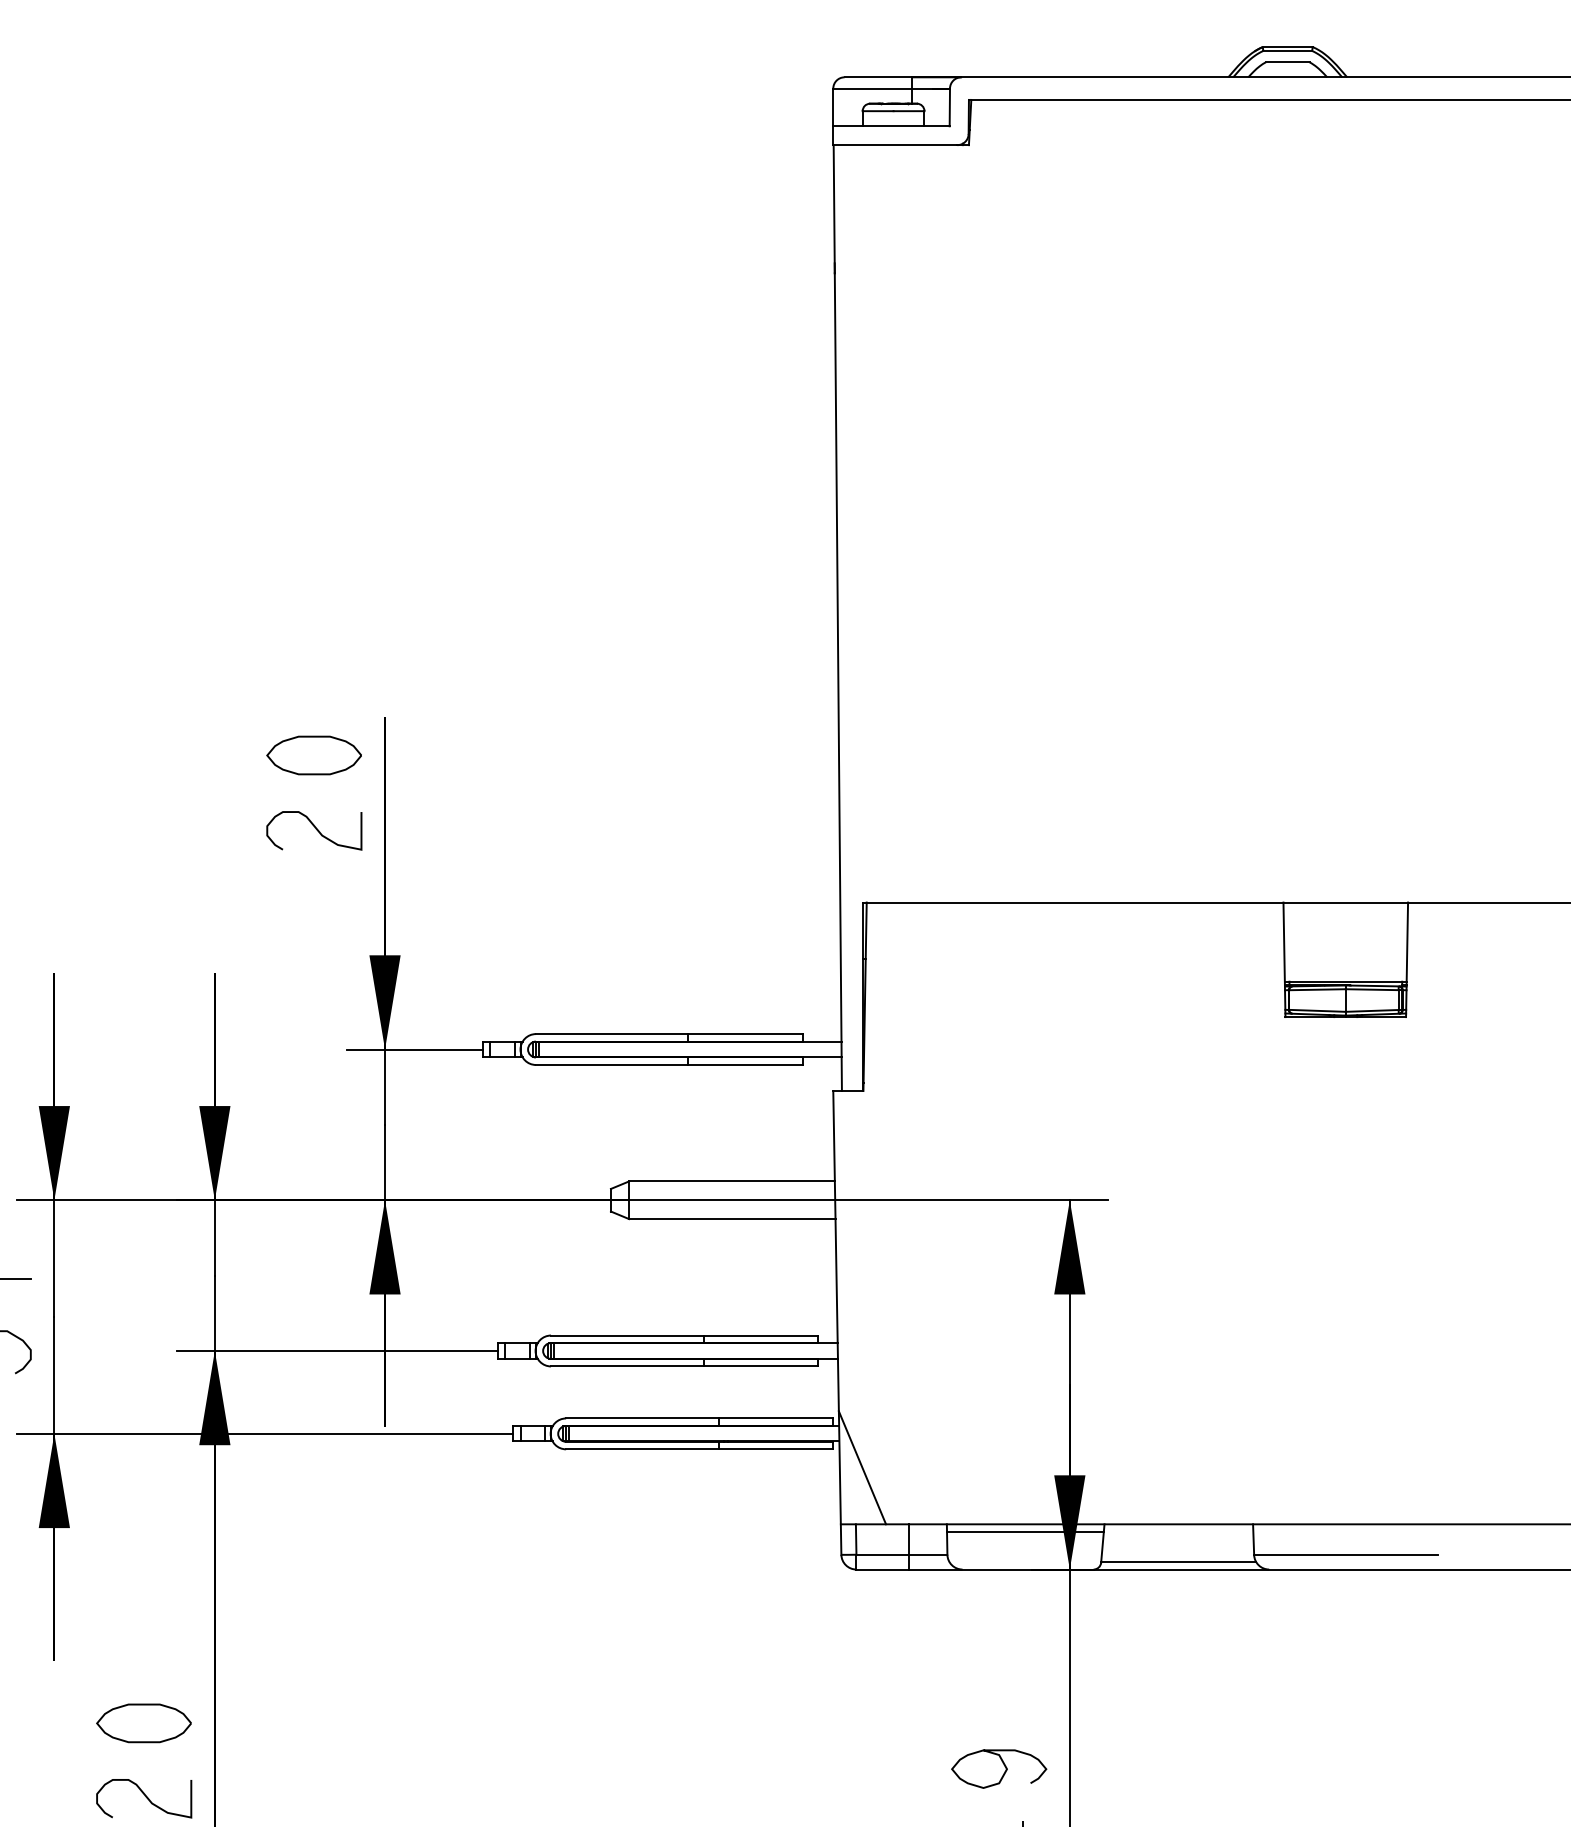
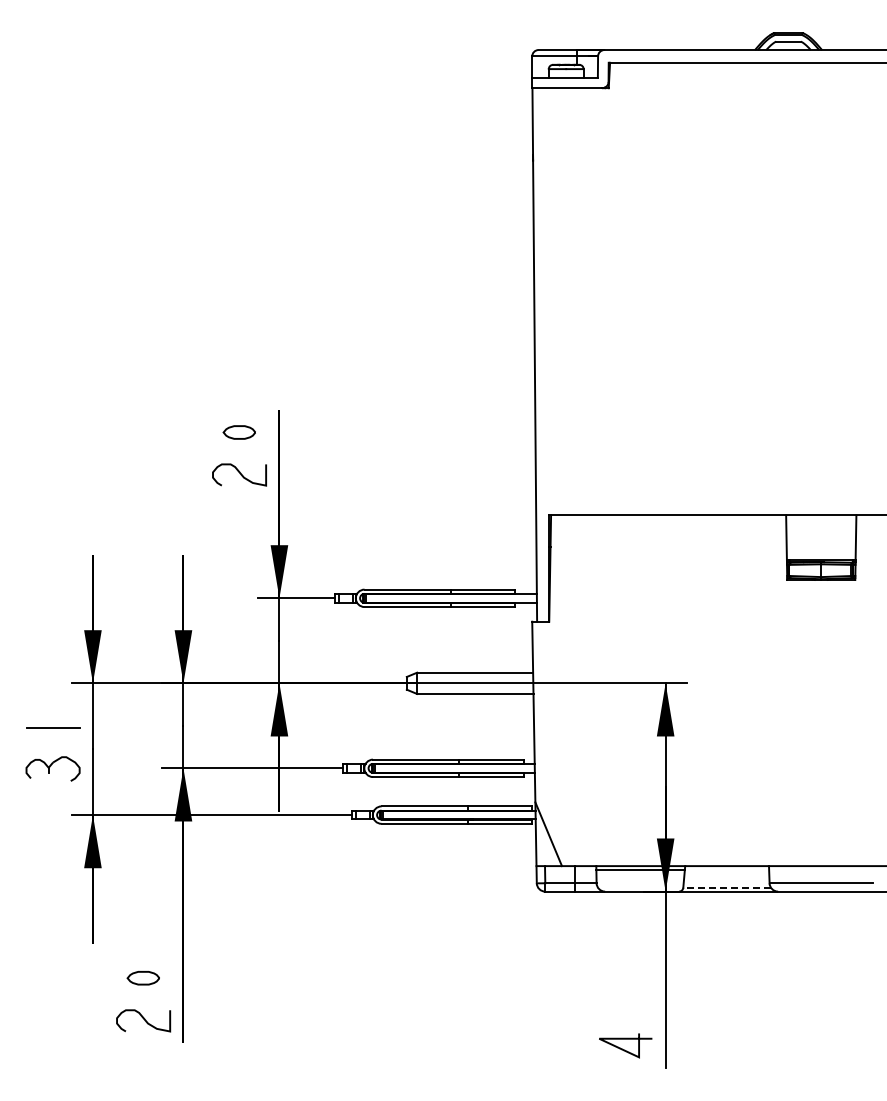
part: (314, 755) -> (239, 432), size x0.6
line: (1179, 1562) -> (727, 887), solid -> dashed
part: (144, 1721) -> (143, 977), size x0.6
curve: (1002, 1764) -> (627, 1001), removed

